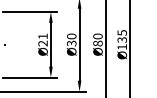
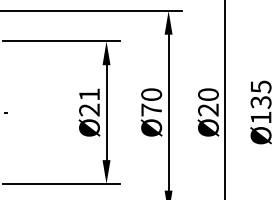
text: (71, 43) -> (151, 109), Ø30 -> Ø70
text: (97, 43) -> (207, 109), Ø80 -> Ø20

